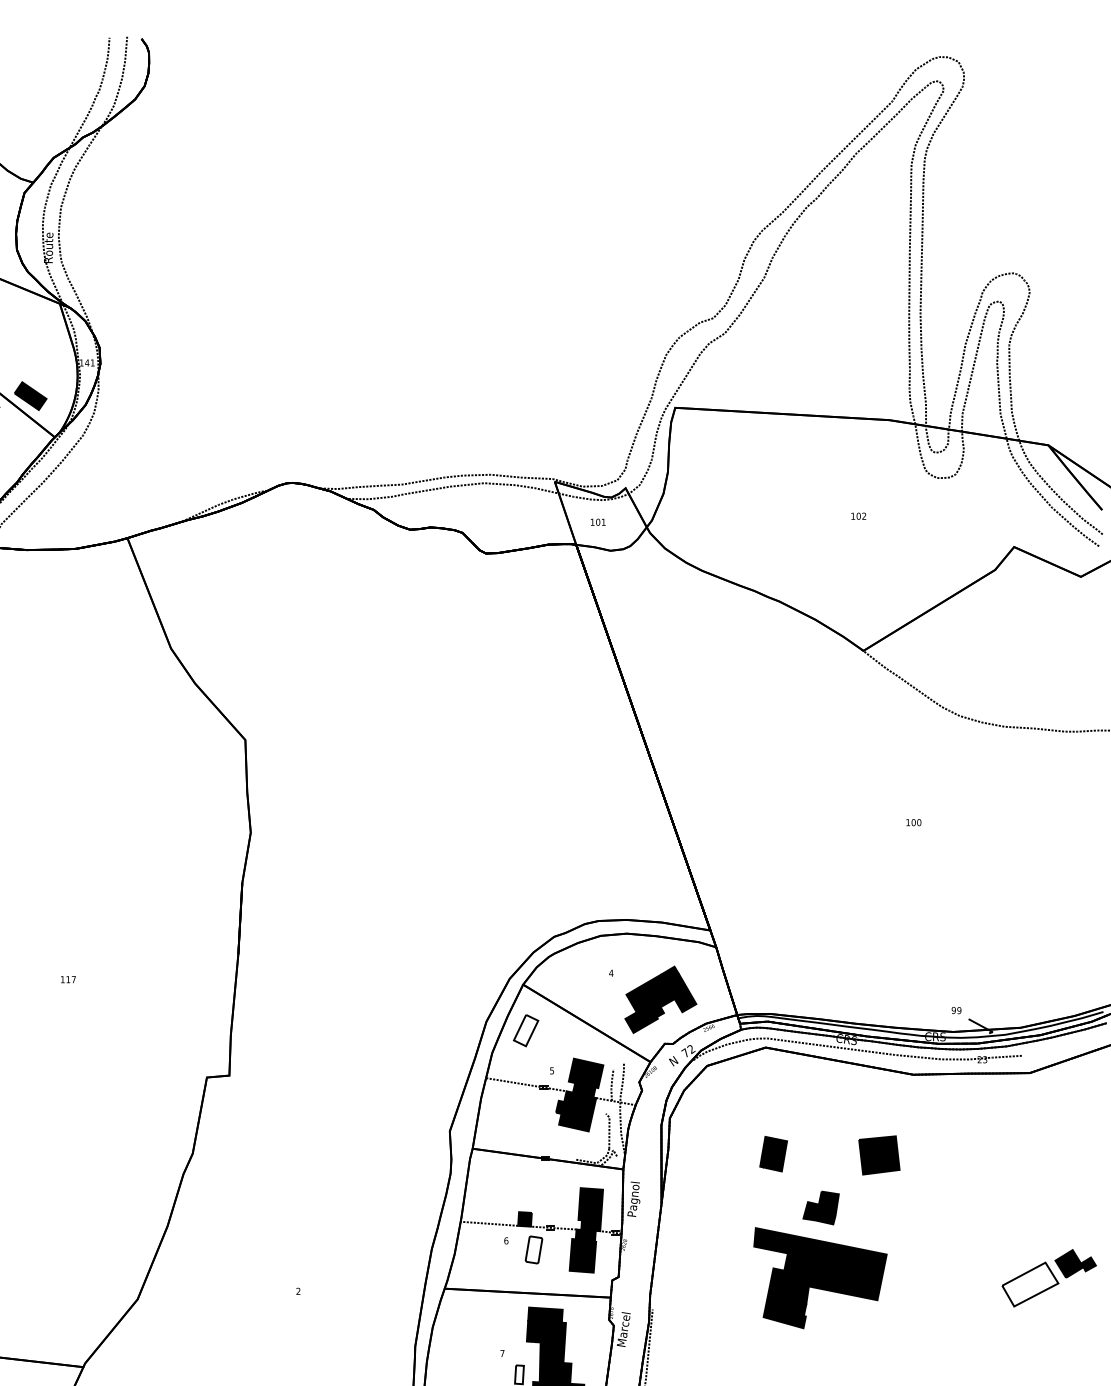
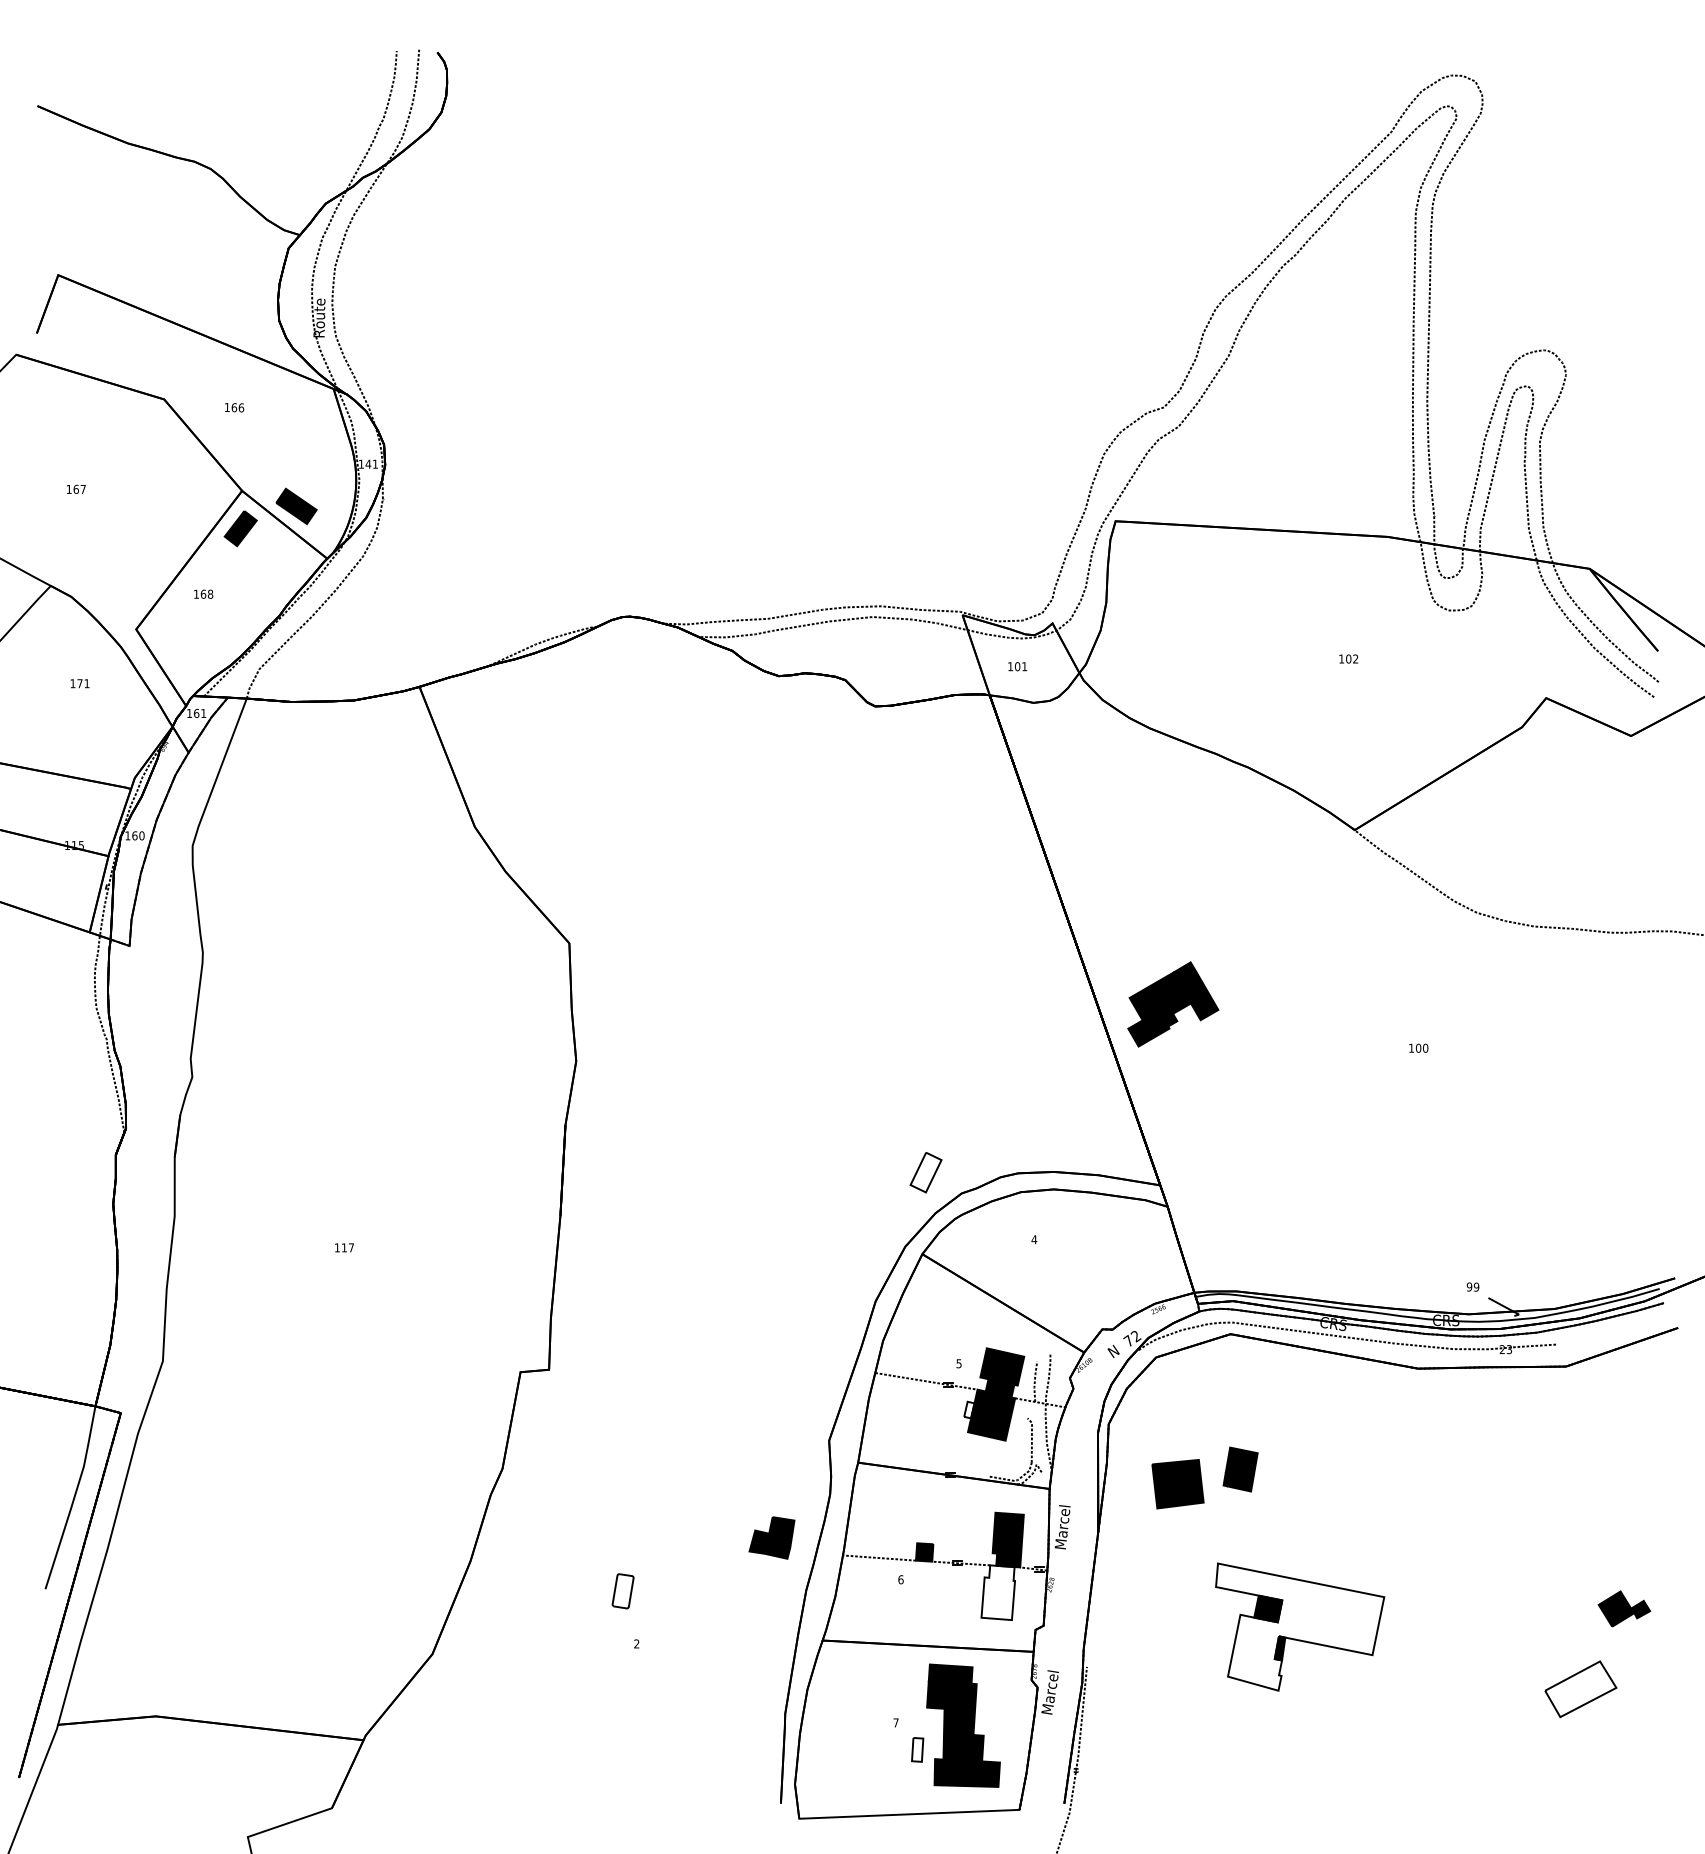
part: (661, 999) -> (1173, 1004), moved
part: (525, 1030) -> (925, 1172), moved
fill: (560, 1106) -> (969, 1409), removed
part: (879, 1155) -> (1177, 1484), moved
text: (634, 1198) -> (1063, 1525), Pagnol -> Marcel
part: (820, 1207) -> (771, 1537), moved
part: (533, 1250) -> (622, 1591), moved
fill: (583, 1250) -> (998, 1592), removed
fill: (820, 1277) -> (1300, 1626), removed
part: (1030, 1284) -> (1580, 1689), moved

